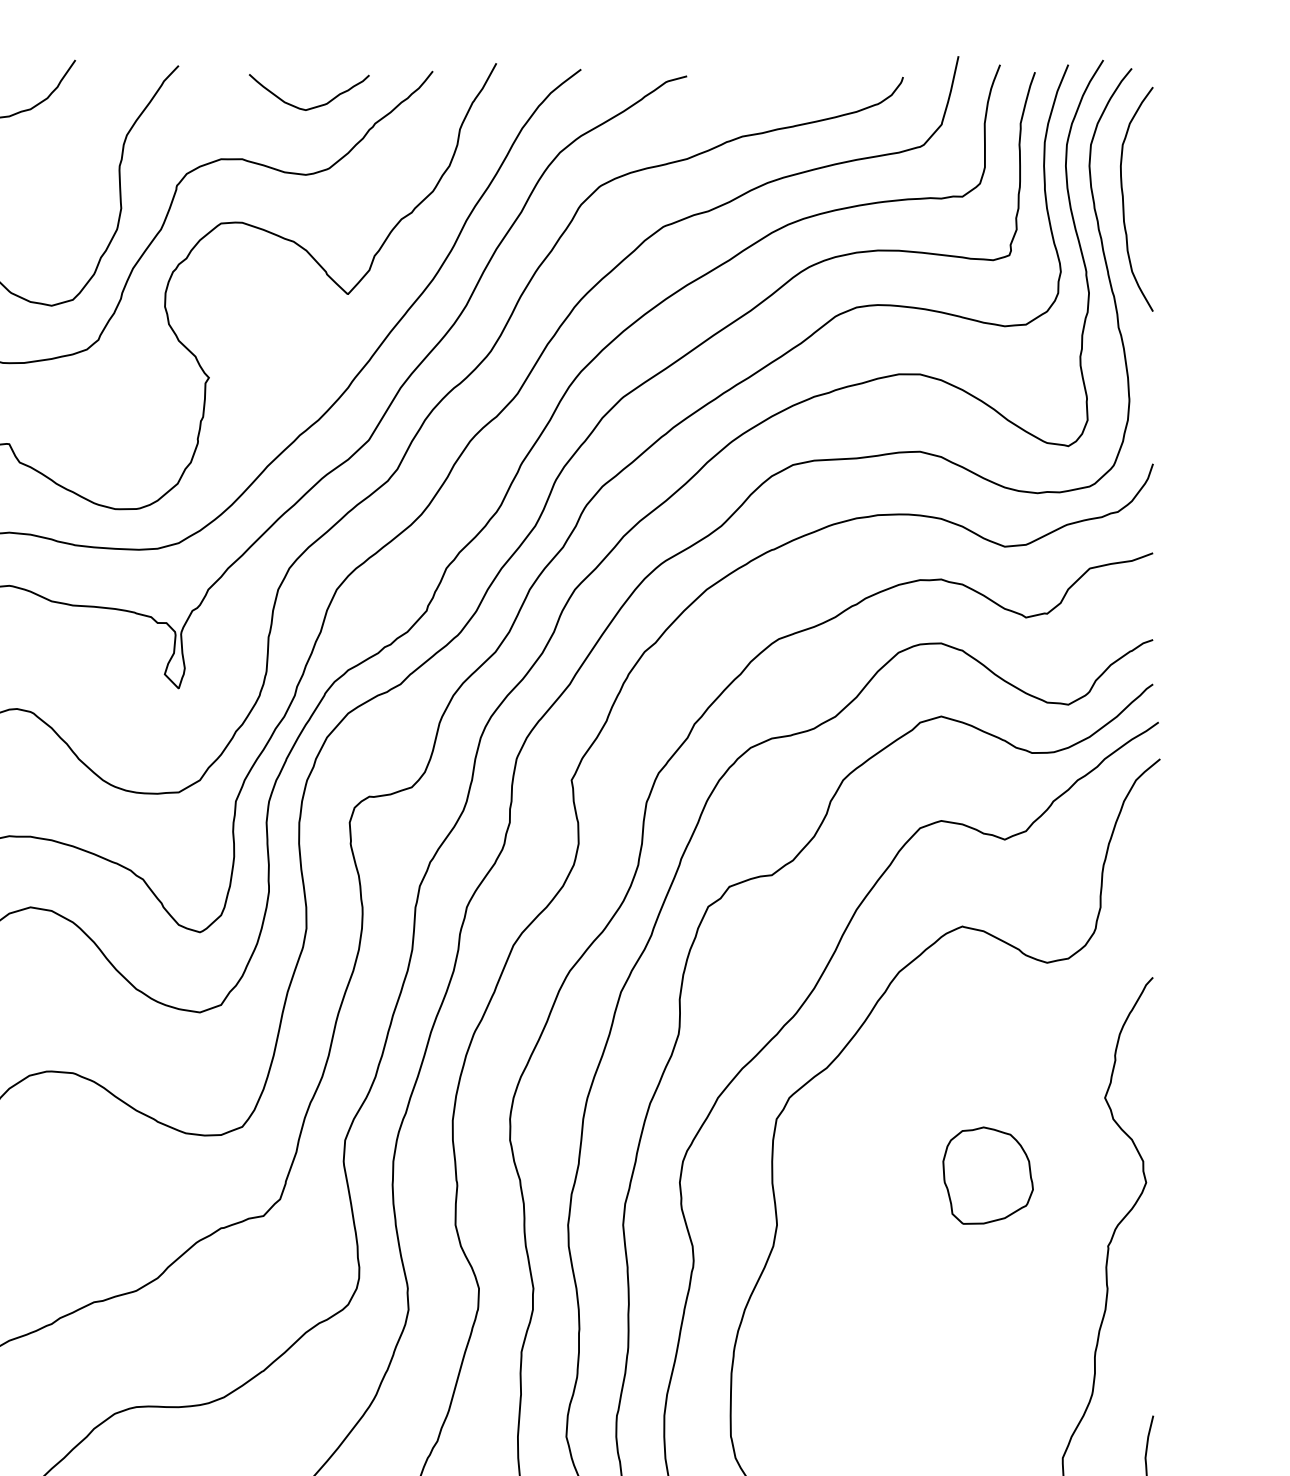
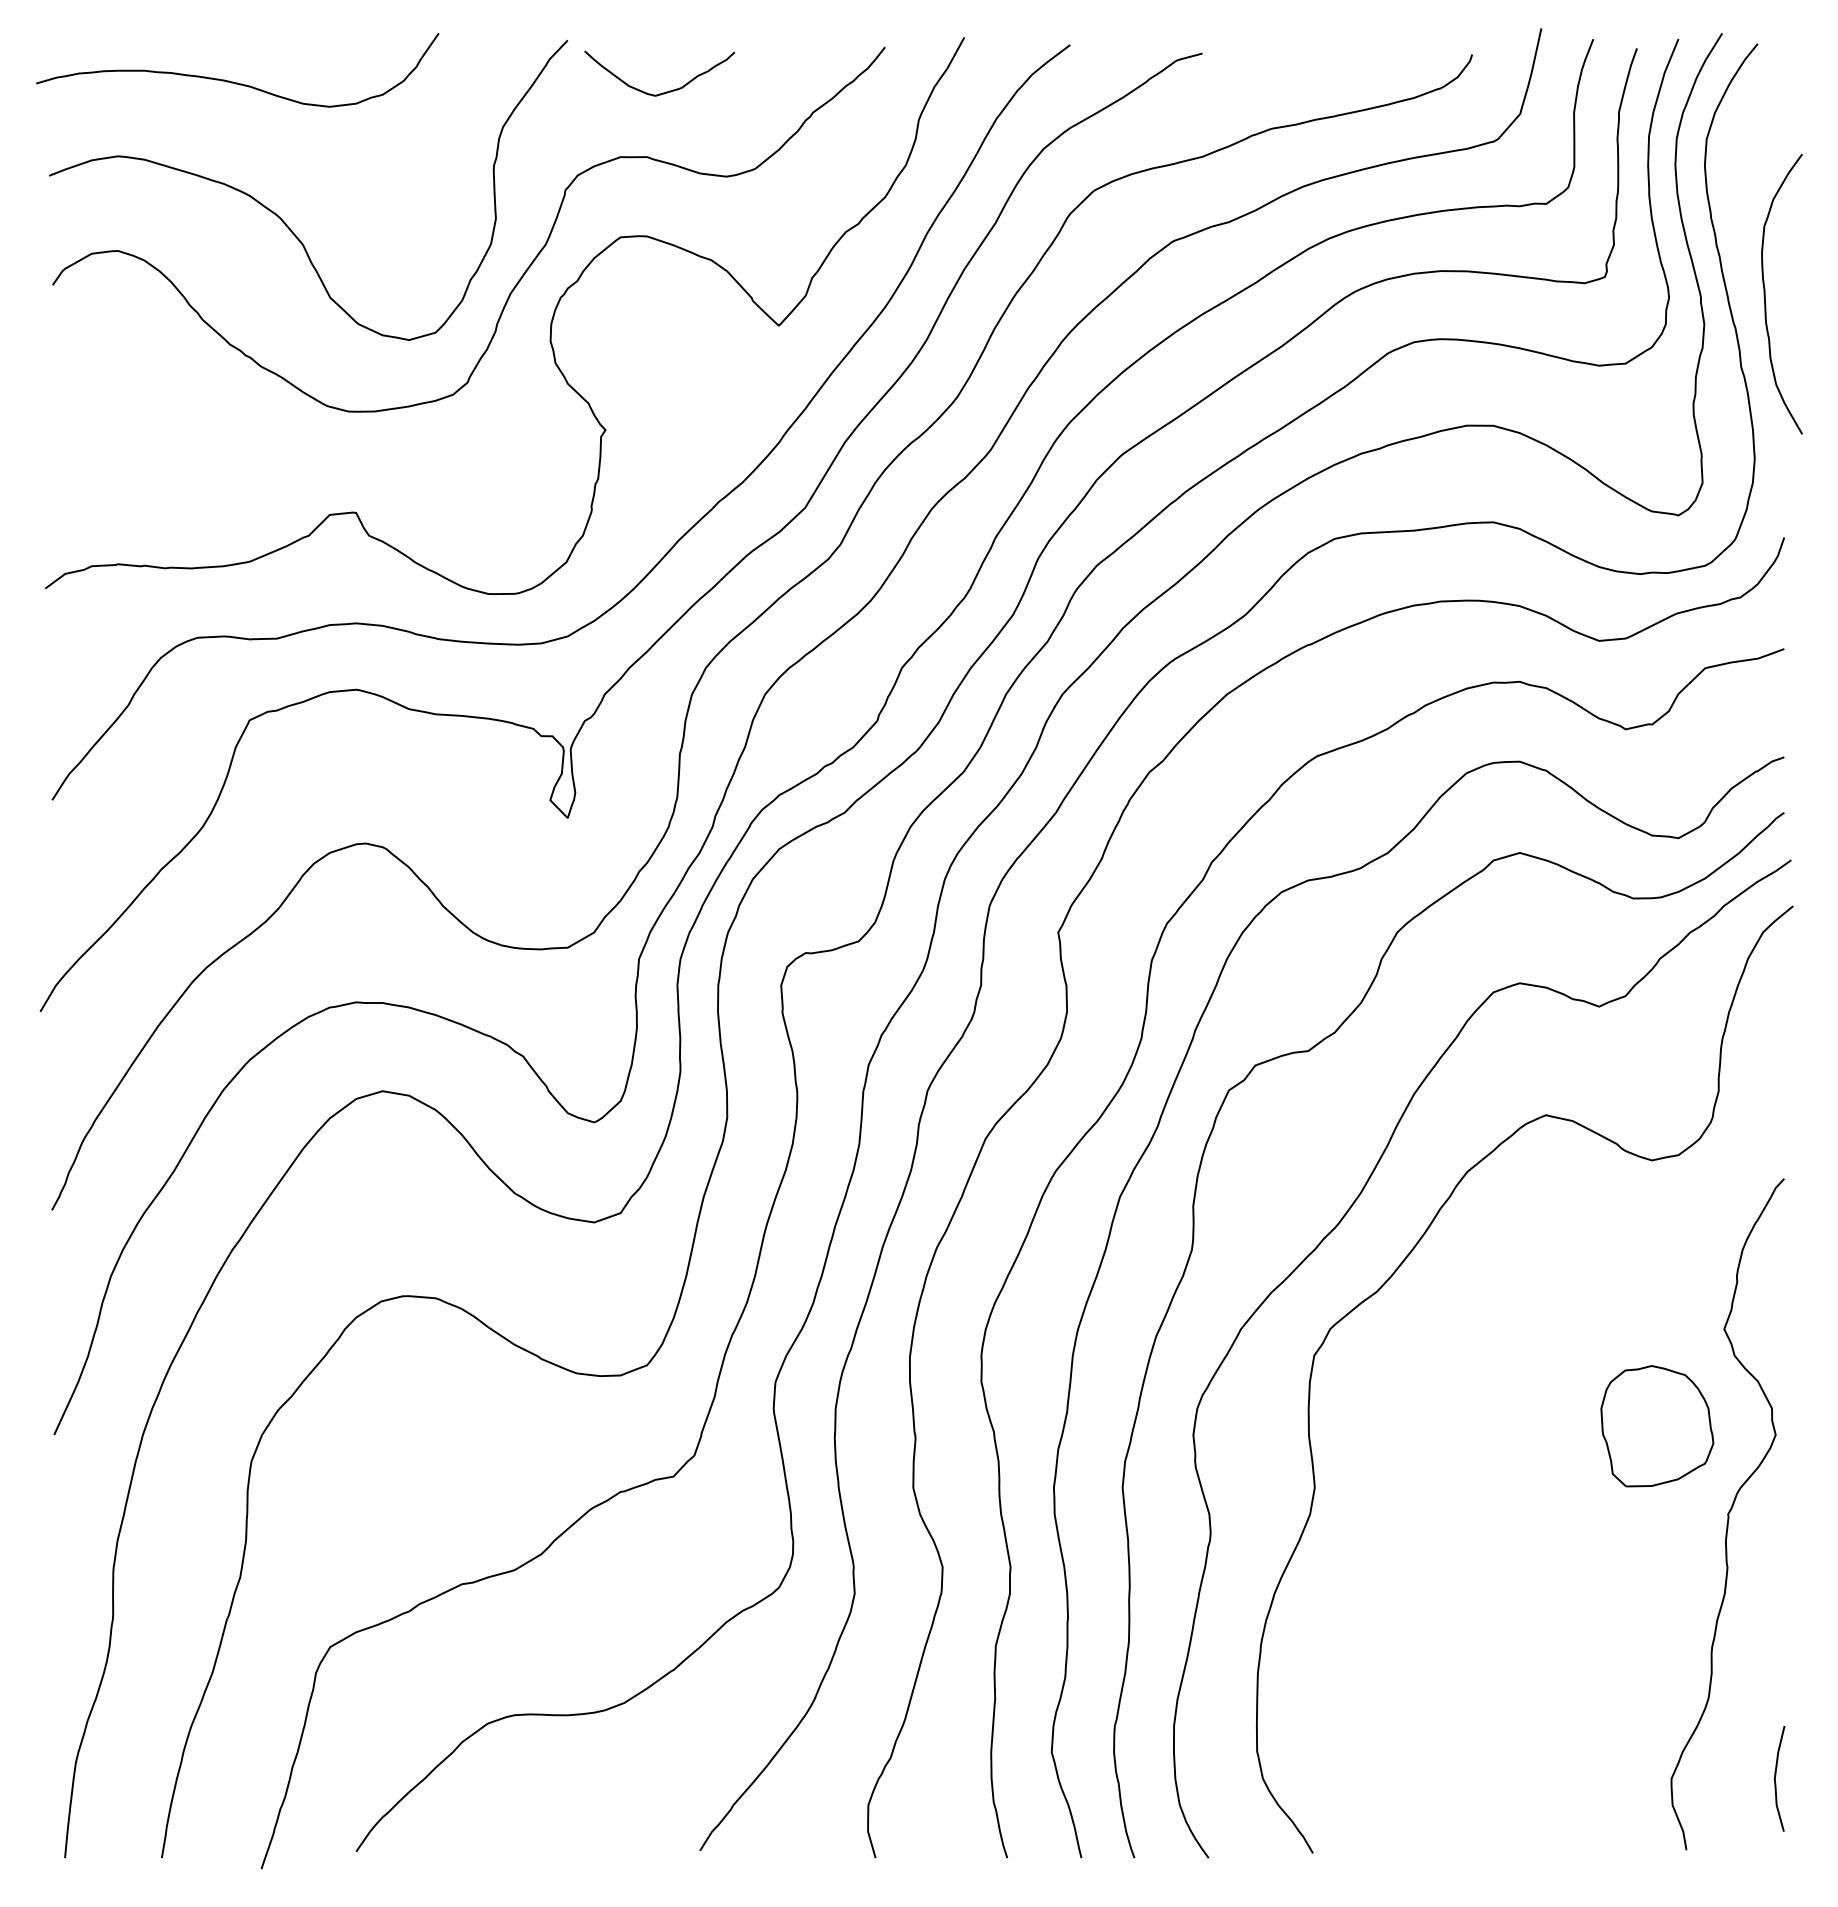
curve: (311, 107) -> (662, 92), moved
curve: (1123, 198) -> (1765, 293), moved
part: (988, 1175) -> (1657, 1426), moved

